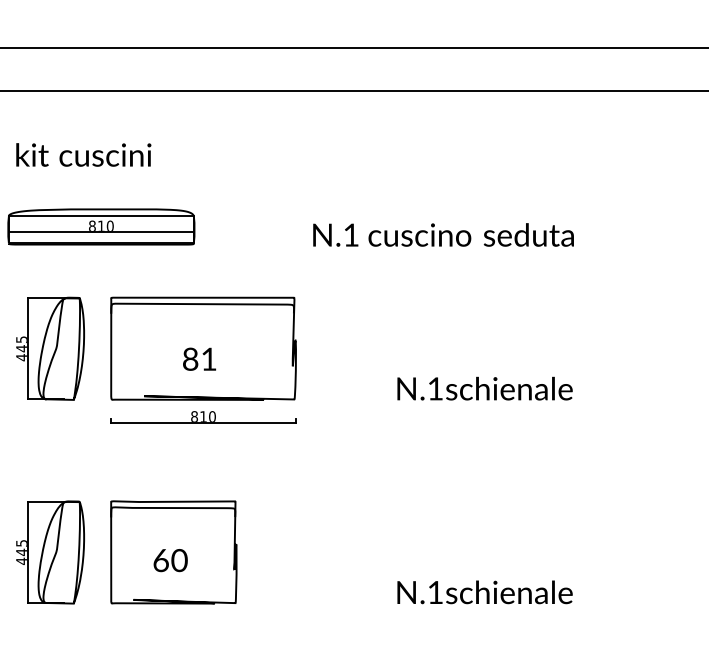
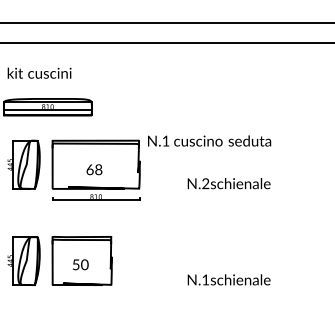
text: (443, 233) -> (209, 140), moved
text: (199, 358) -> (94, 169), 81 -> 68
text: (434, 388) -> (205, 183), N.1schienale -> N.2schienale
text: (159, 559) -> (75, 264), 60 -> 50

